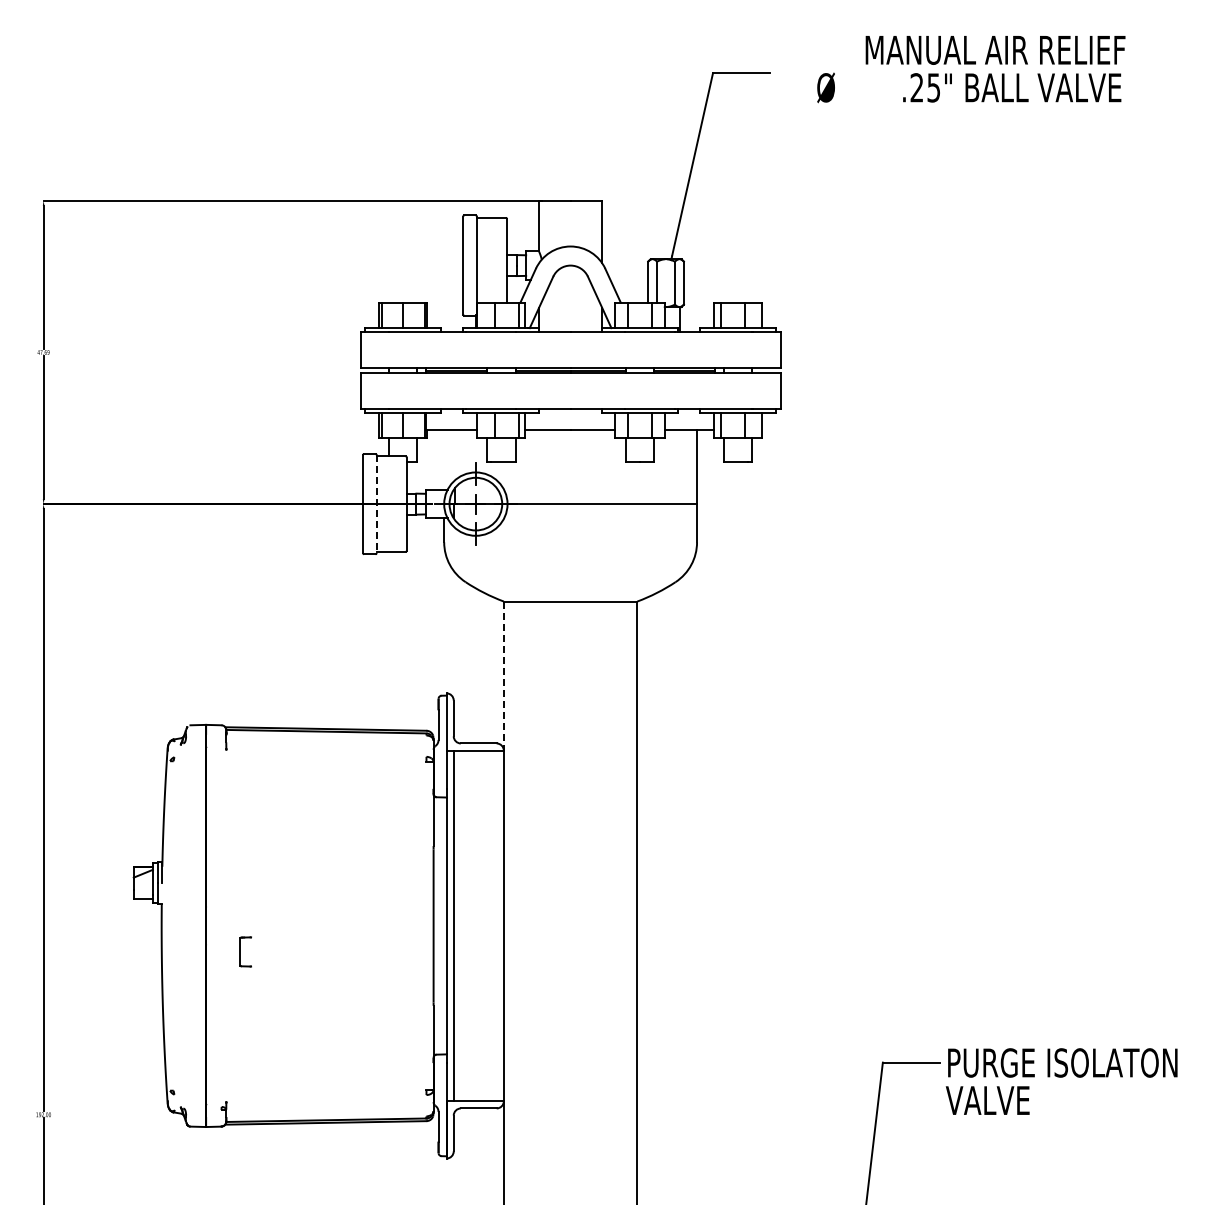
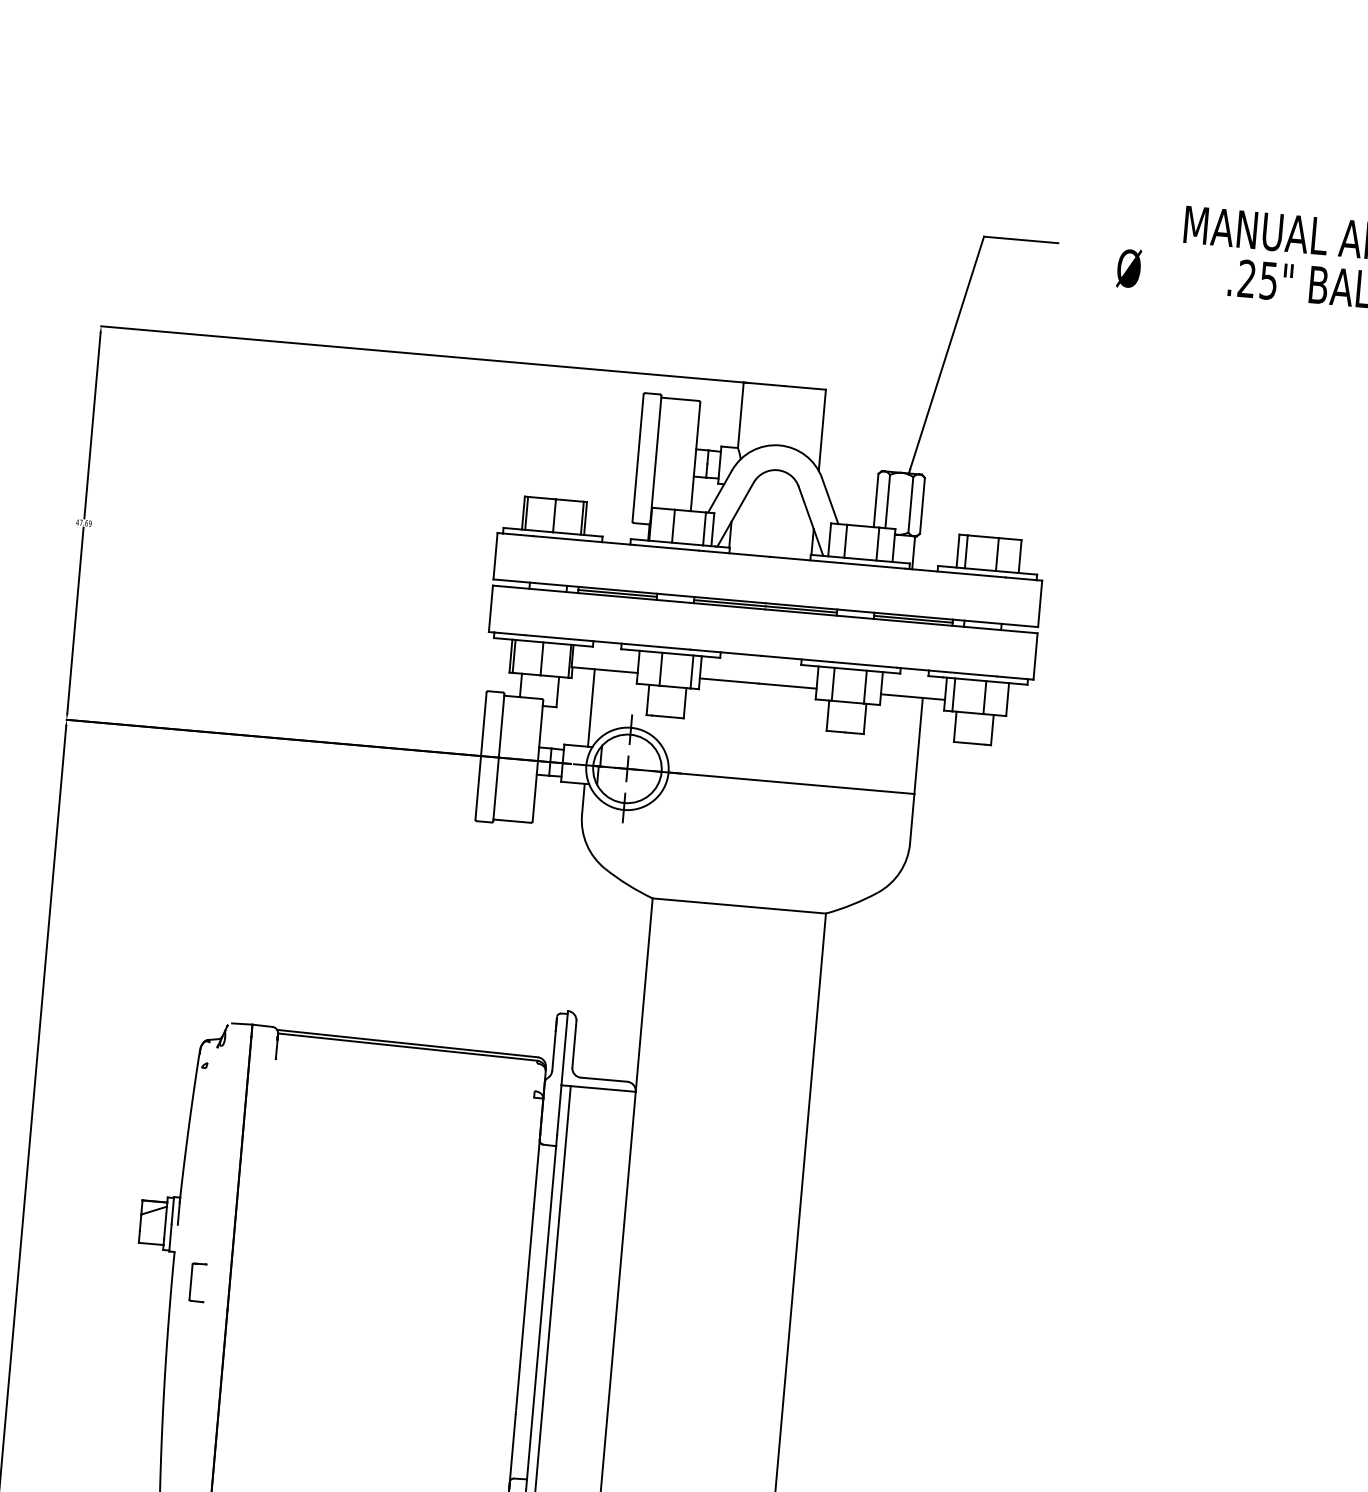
line: (444, 459) -> (591, 707), added
line: (376, 504) -> (498, 758), dashed -> solid
line: (503, 676) -> (643, 995), dashed -> solid
part: (245, 951) -> (197, 1282), moved

